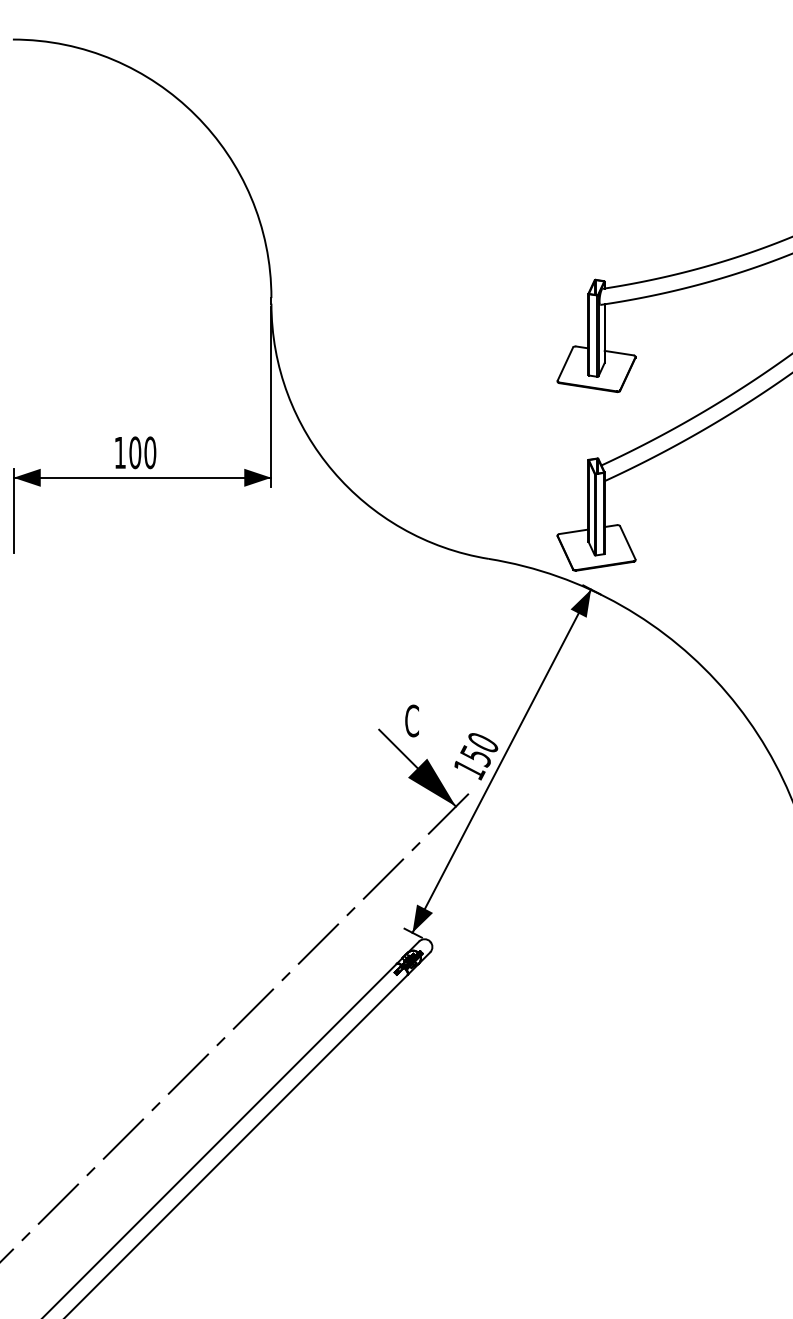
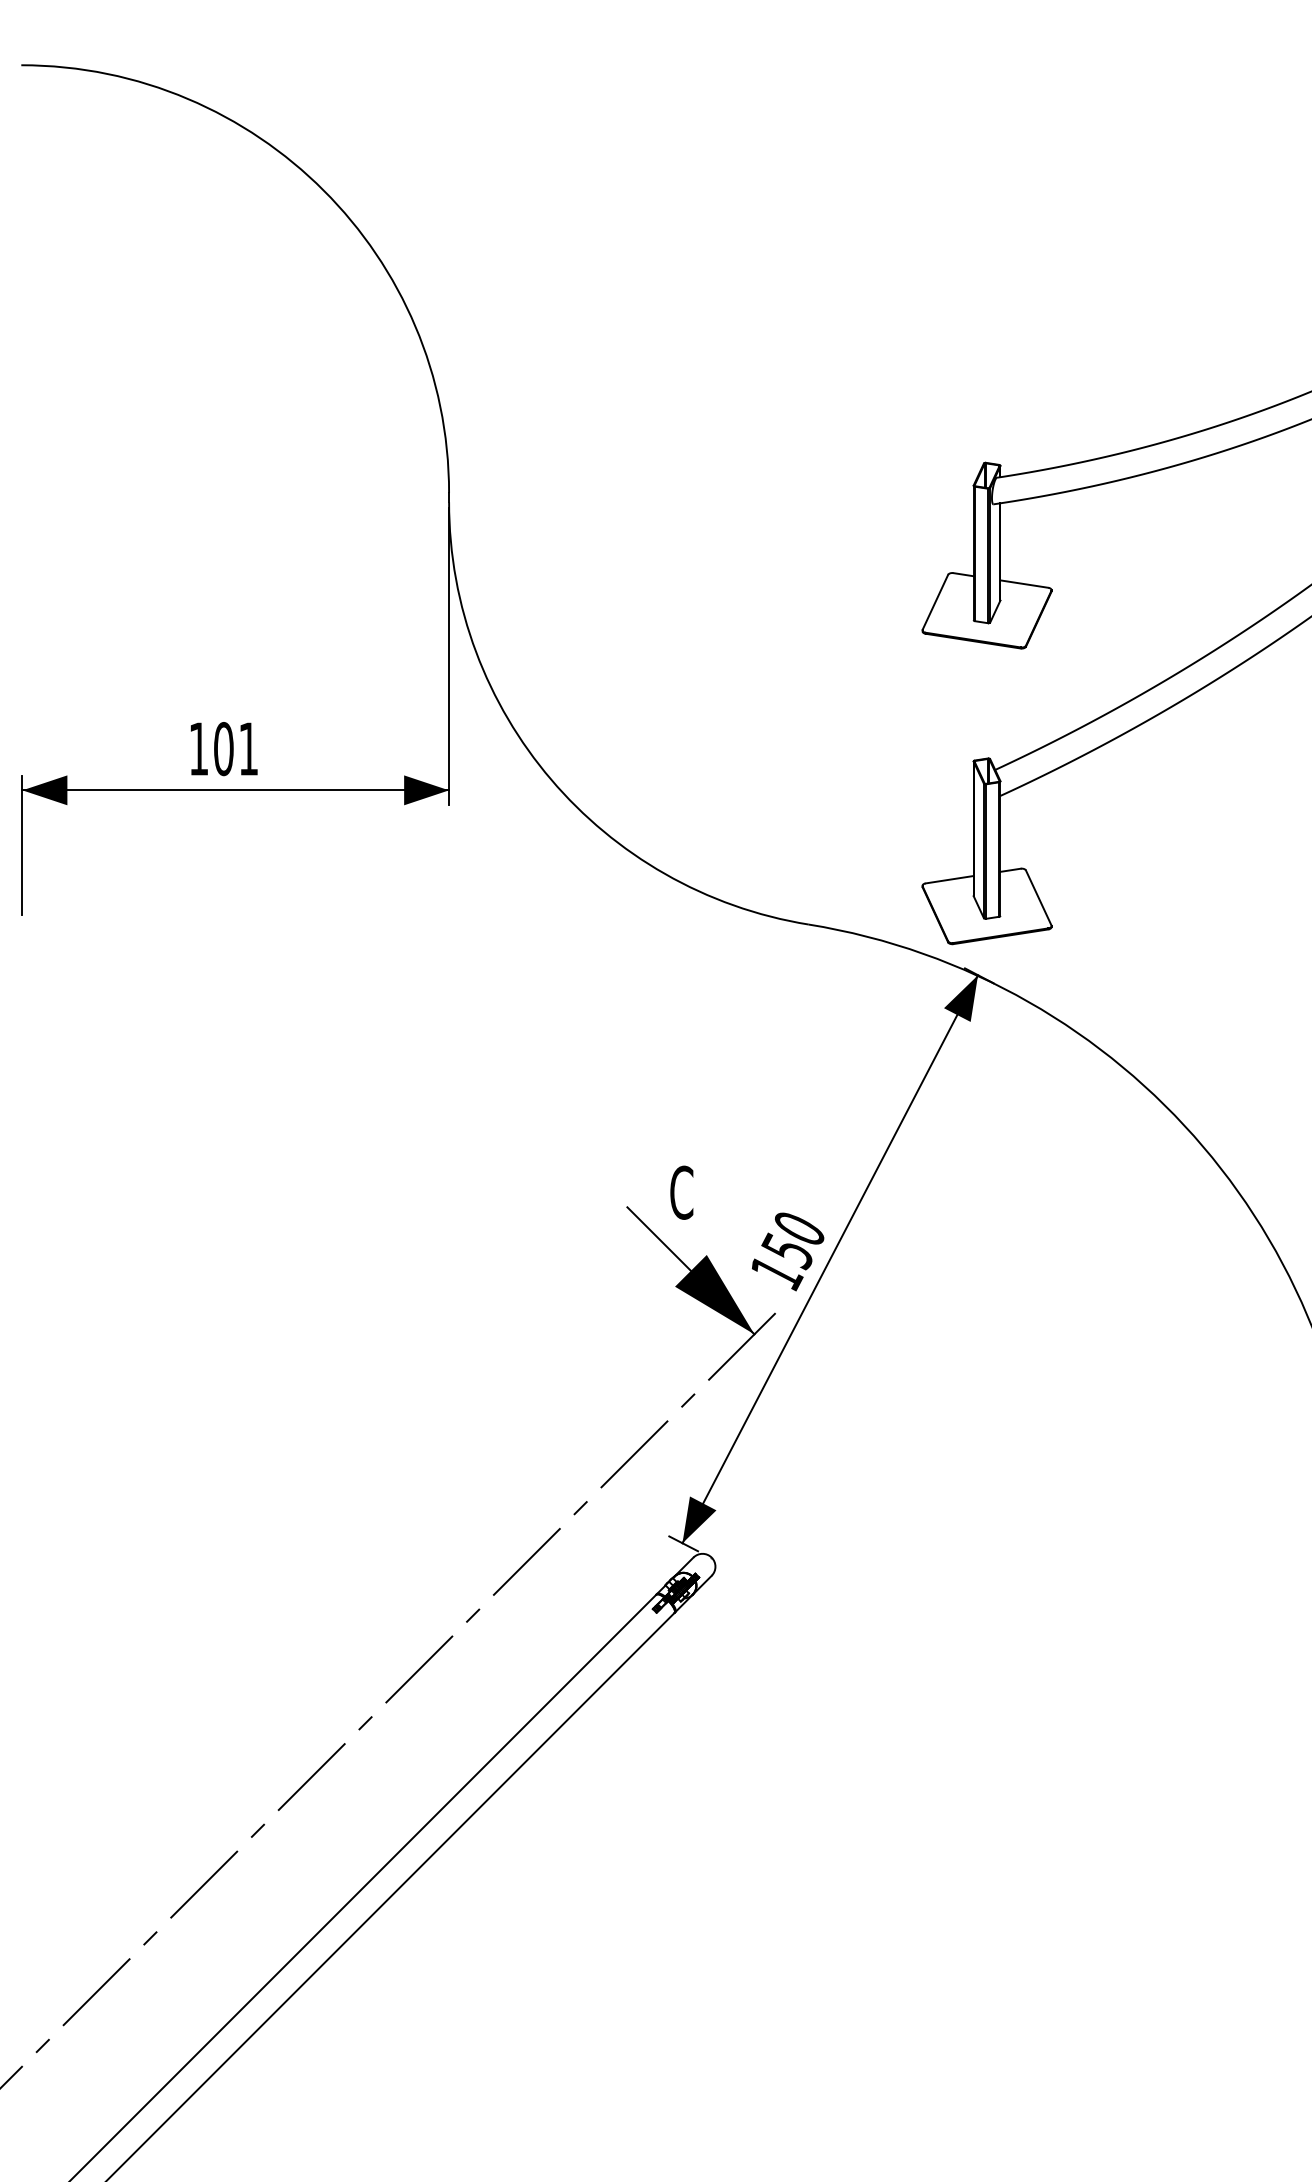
text: (150, 452) -> (248, 748), 100 -> 101

